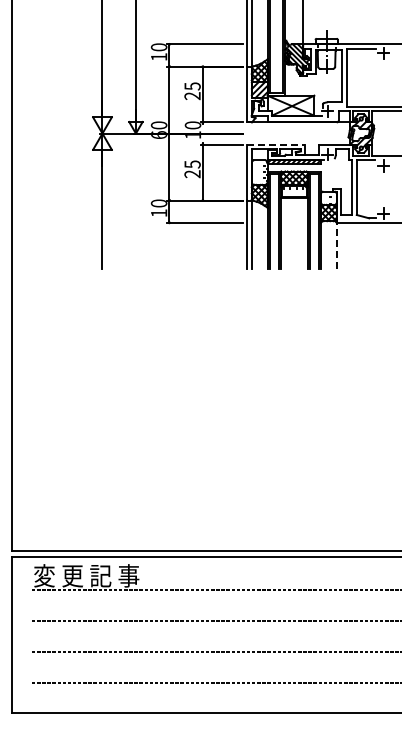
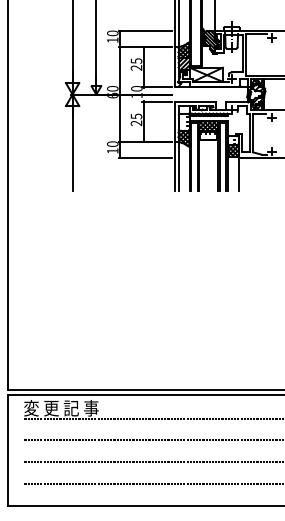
line: (276, 144) -> (196, 102), dashed -> solid
line: (336, 245) -> (238, 173), dashed -> solid

